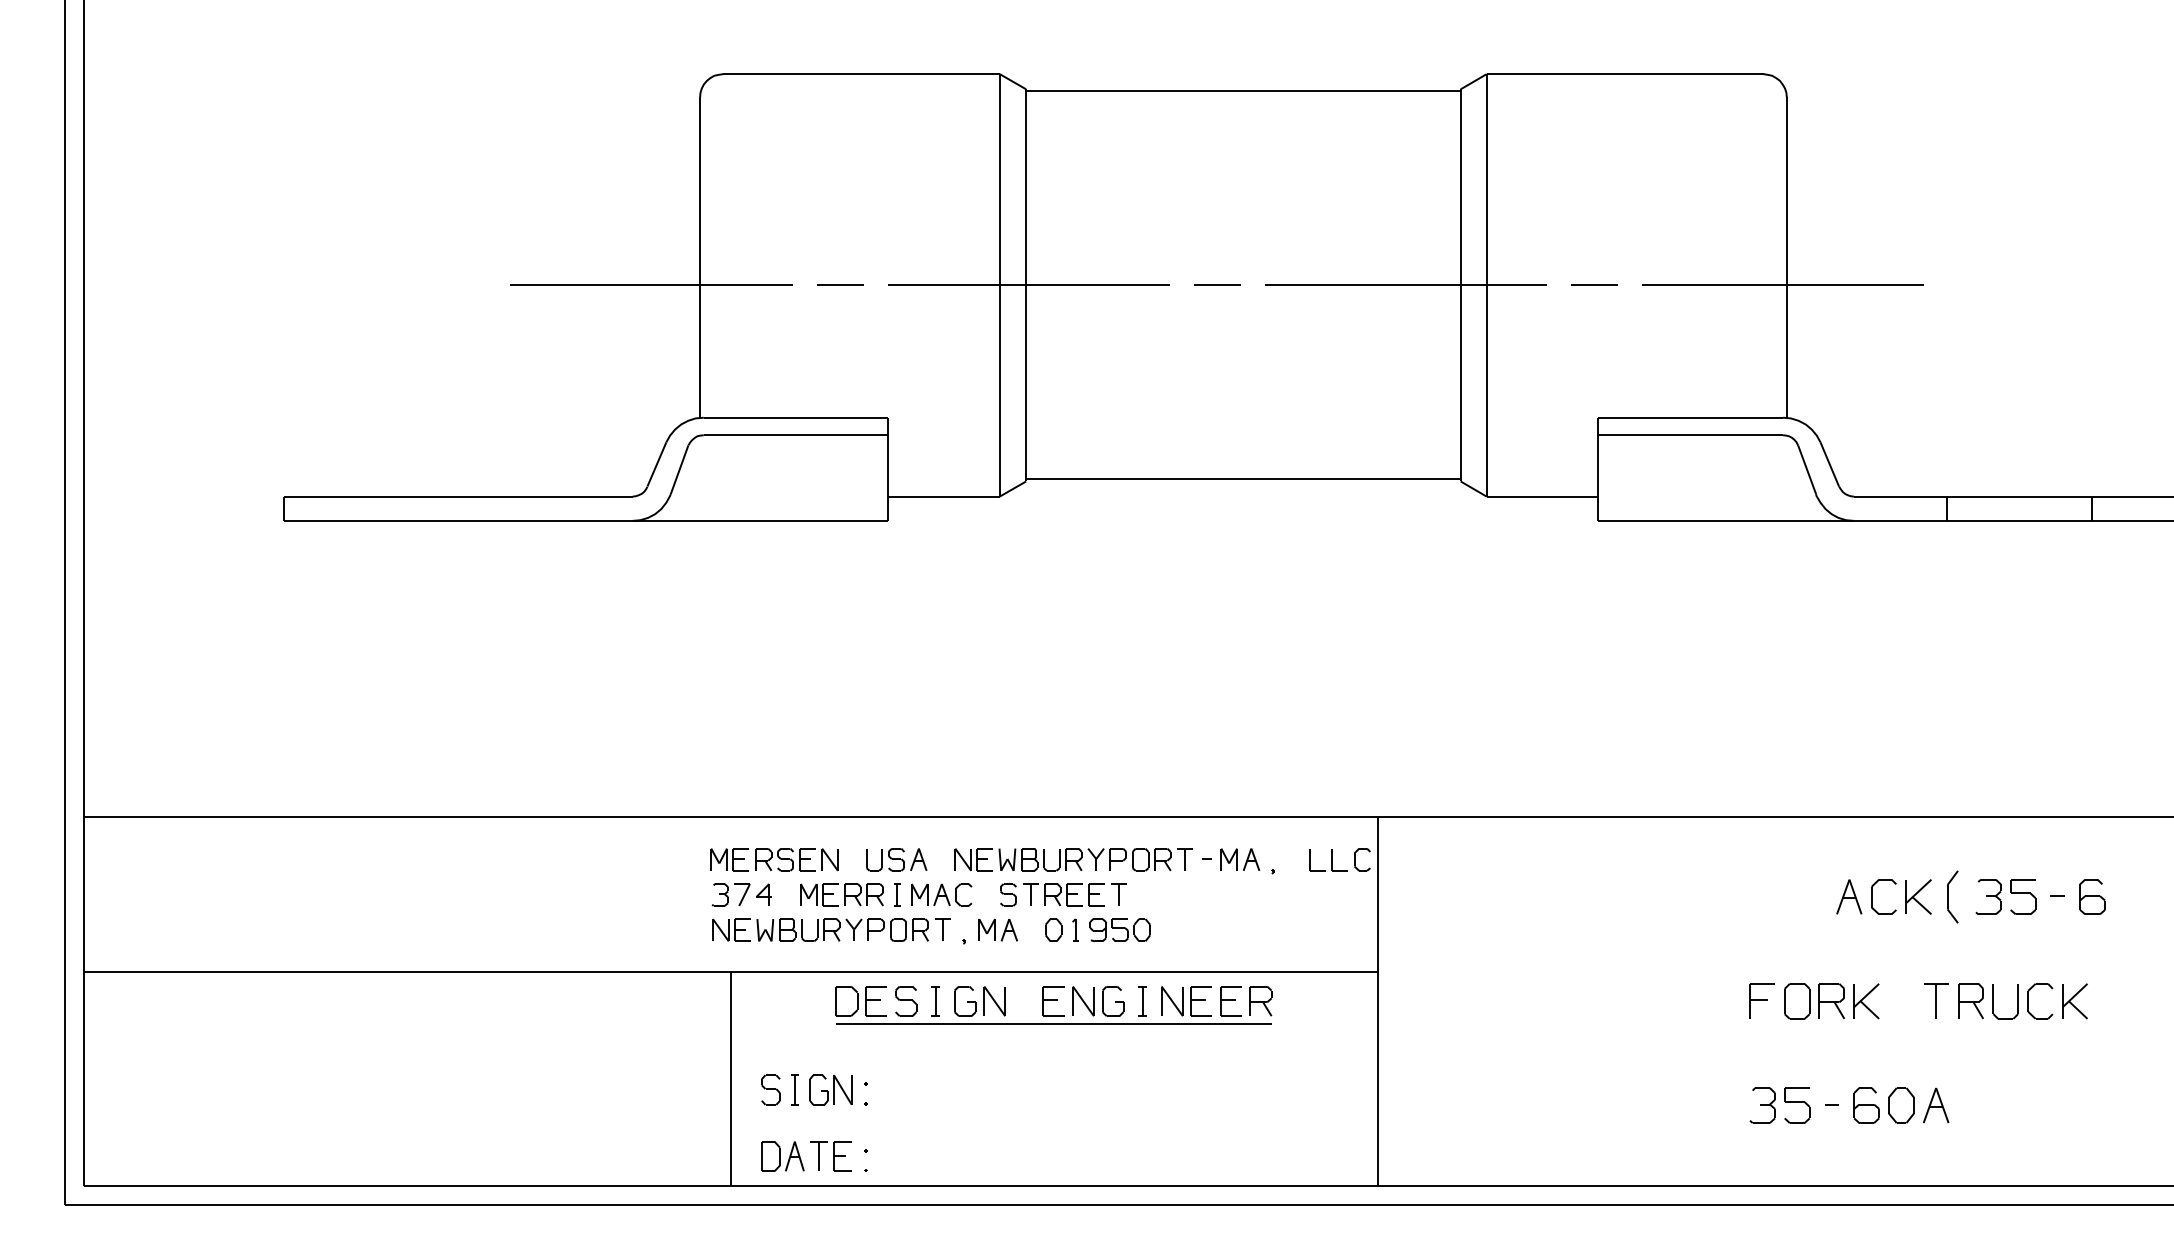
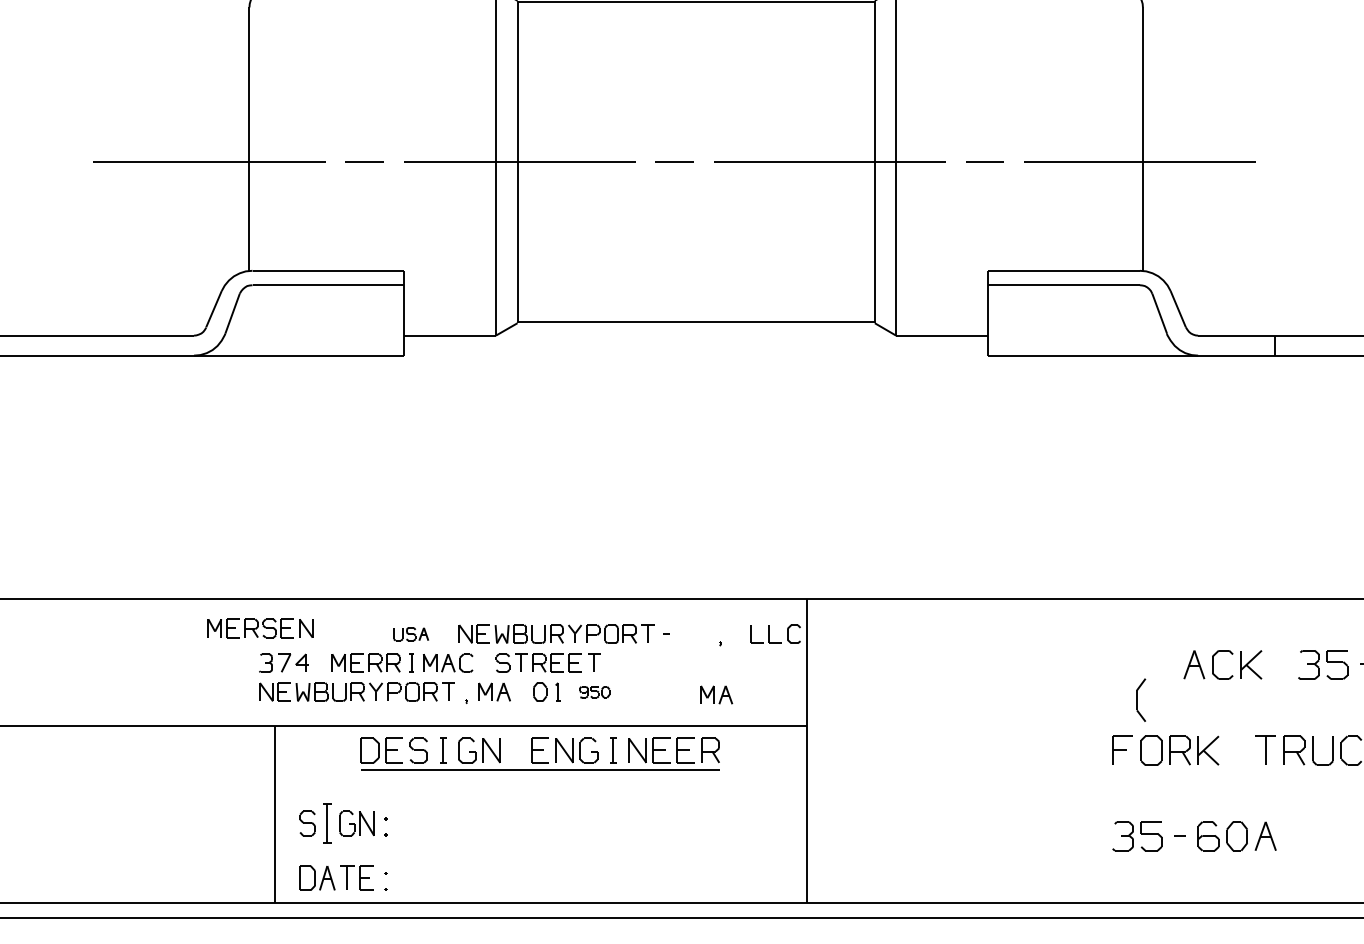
part: (774, 859) -> (260, 628), moved
part: (896, 859) -> (410, 634), size x0.7
part: (1240, 859) -> (716, 694), moved
part: (1952, 896) -> (1141, 699), moved
part: (1119, 930) -> (594, 692), size x0.6
part: (794, 1089) -> (327, 823), size x1.6

